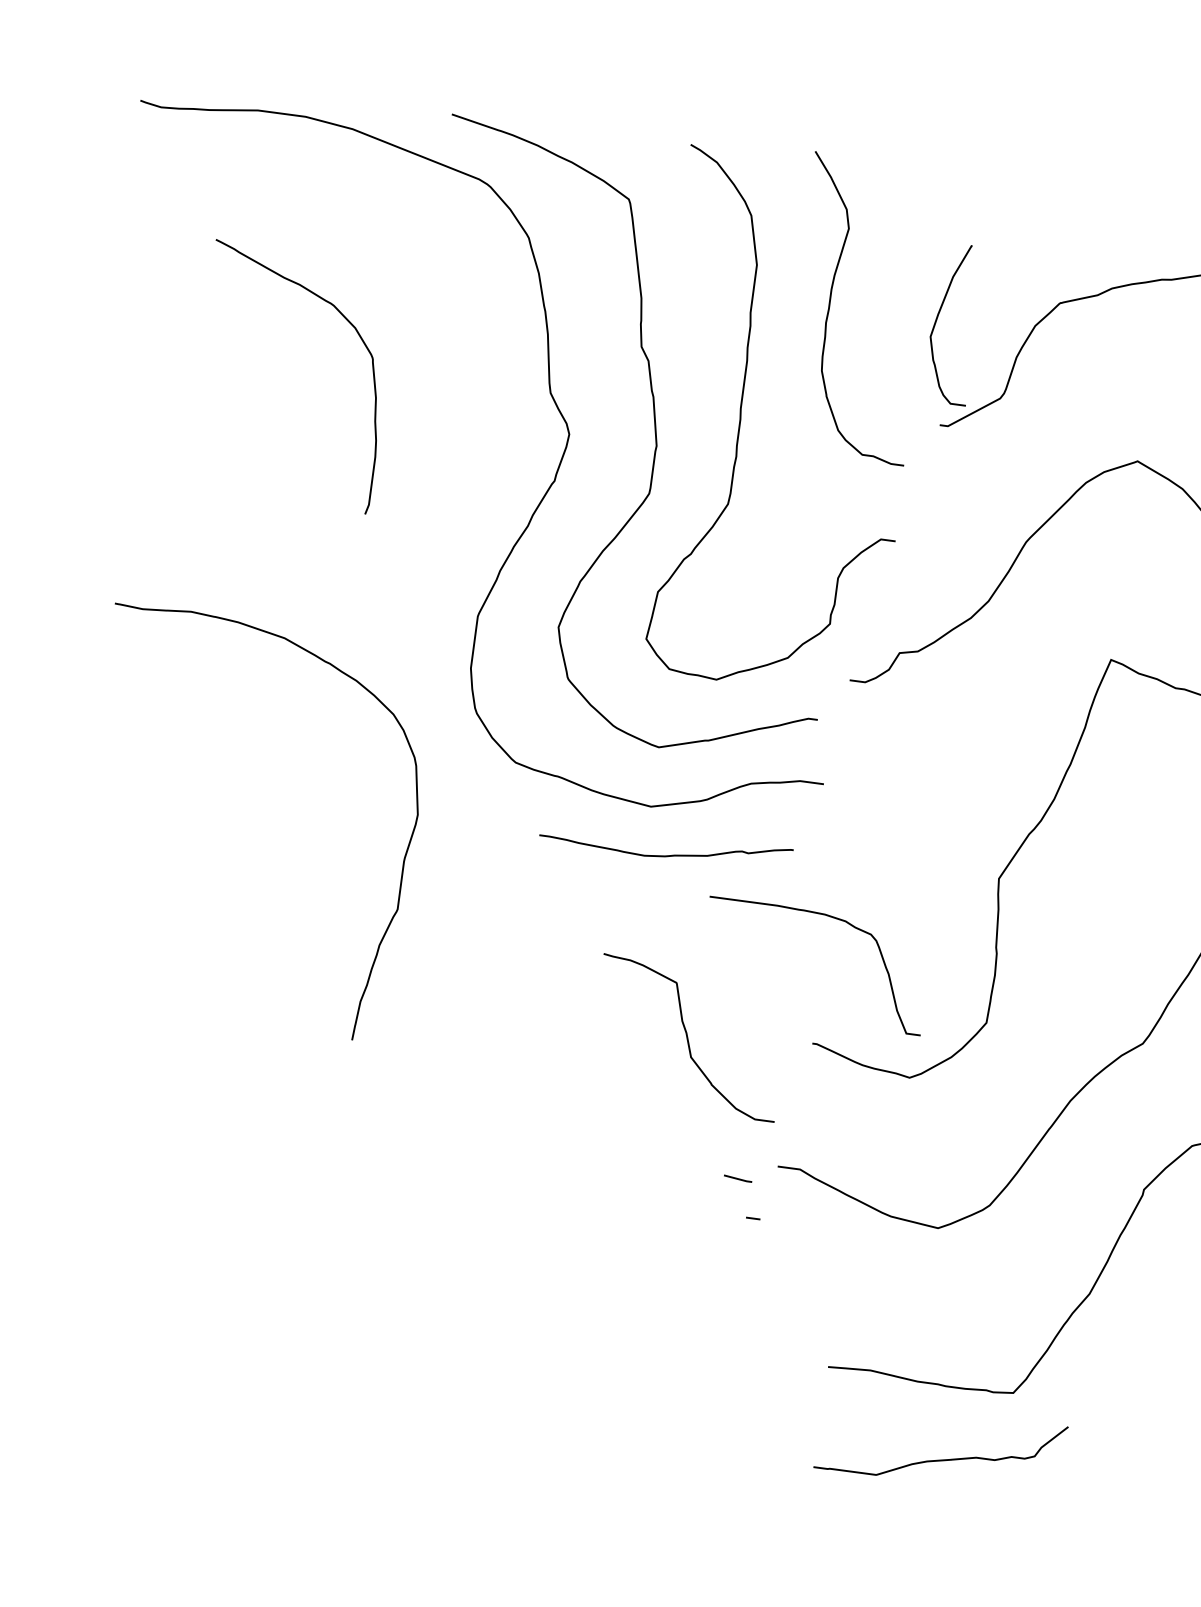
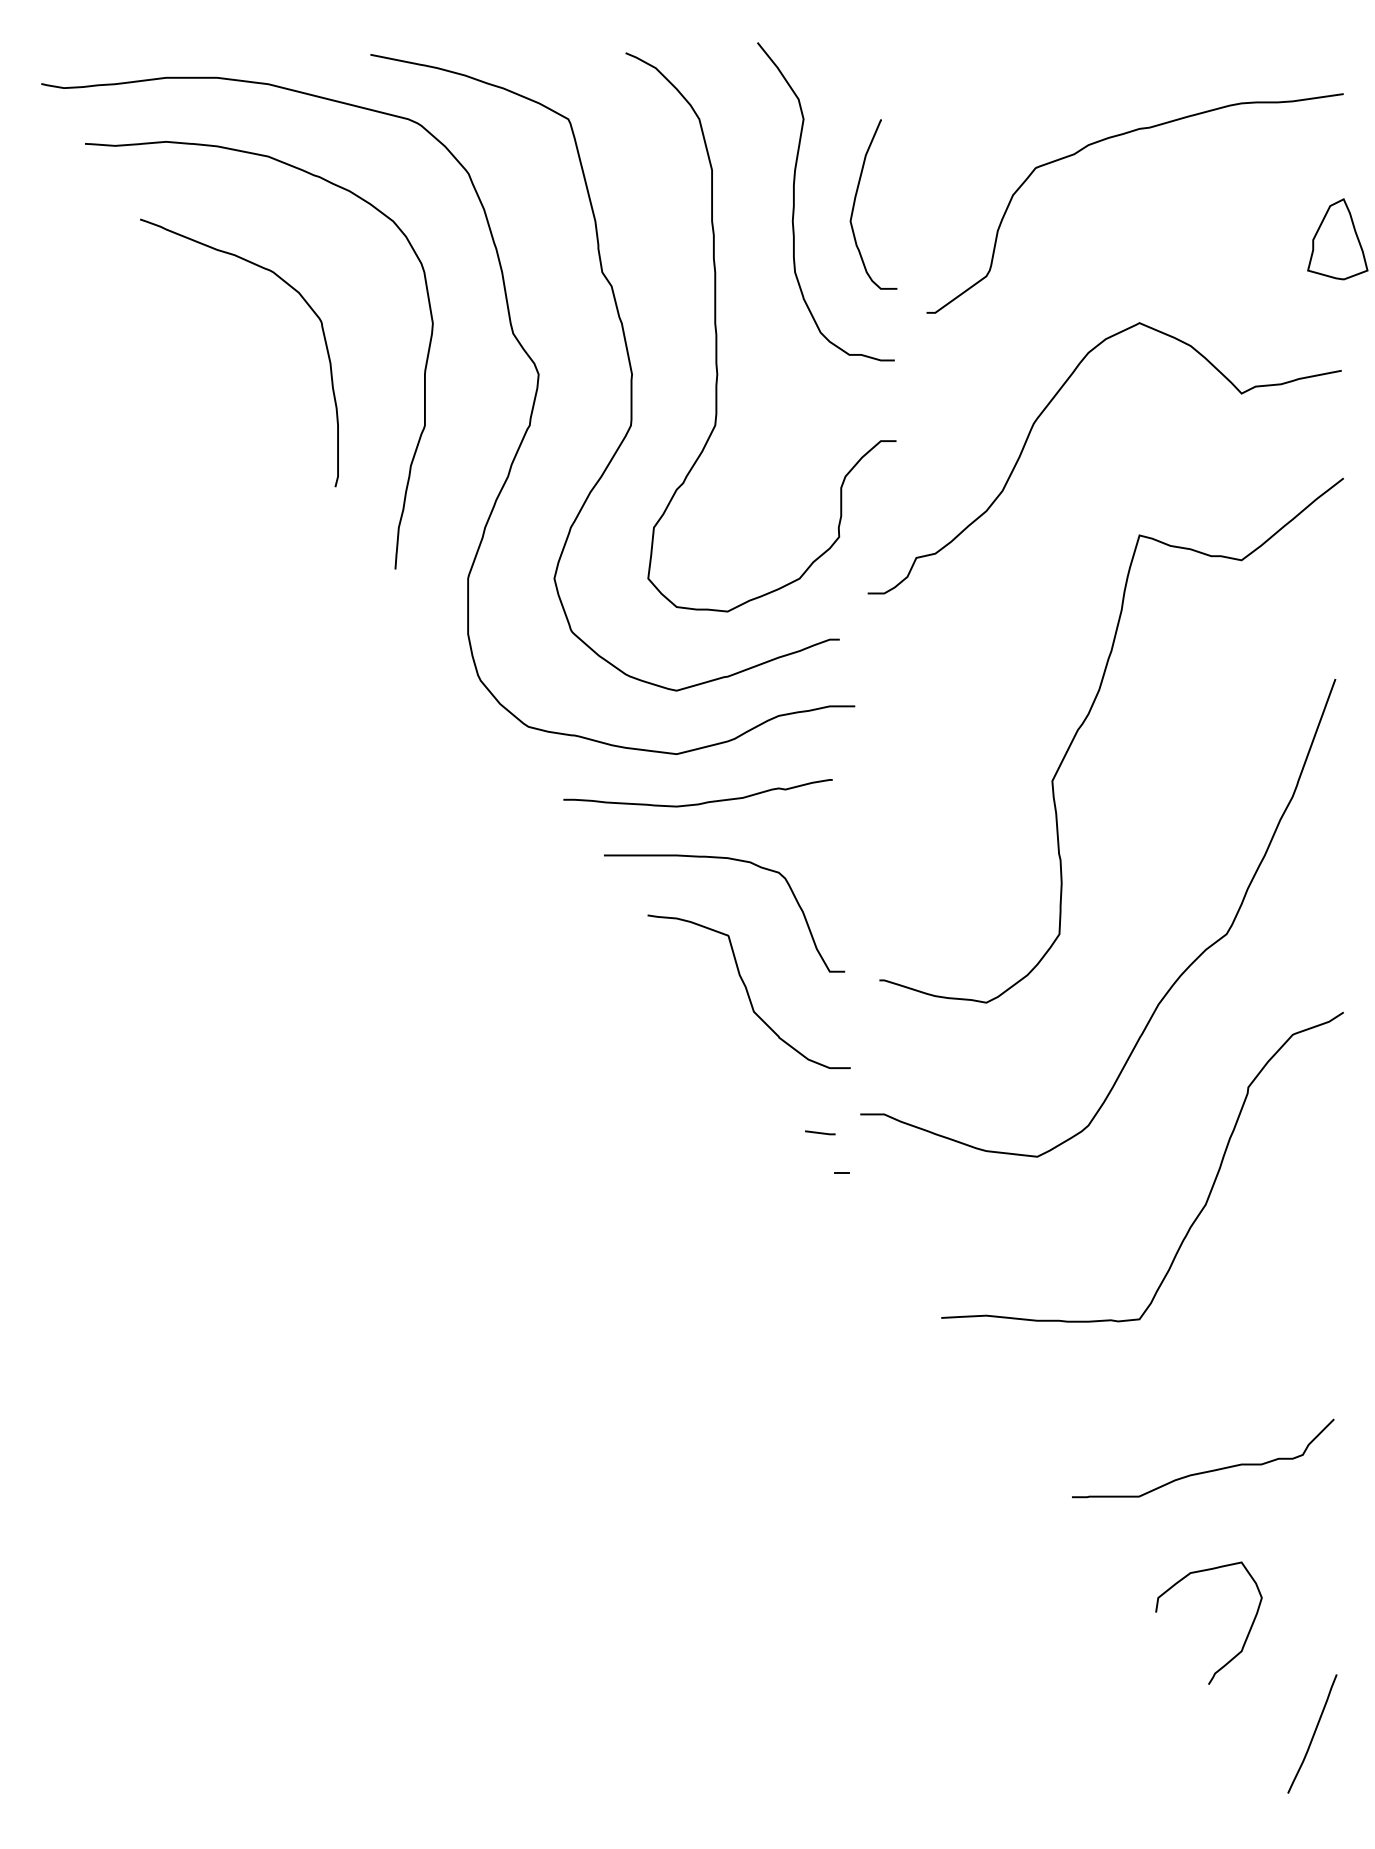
curve: (937, 319) -> (855, 202), moved
curve: (404, 855) -> (424, 368), moved
curve: (830, 917) -> (733, 860), moved
curve: (944, 1459) -> (1208, 1470), moved

